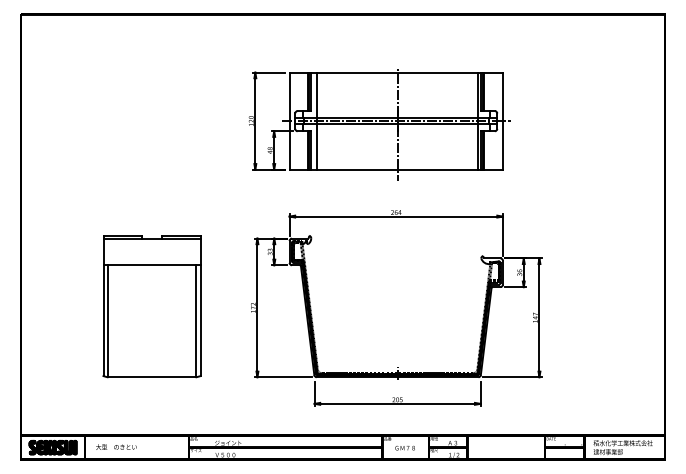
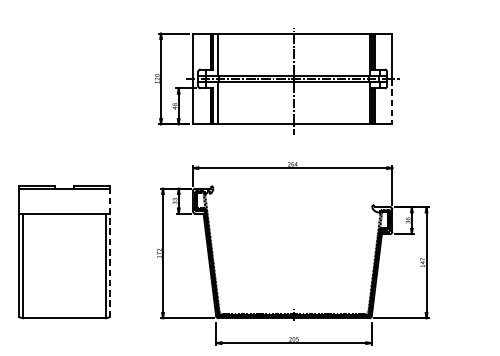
line: (502, 145) -> (392, 101), solid -> dashed
line: (200, 305) -> (109, 251), solid -> dashed

